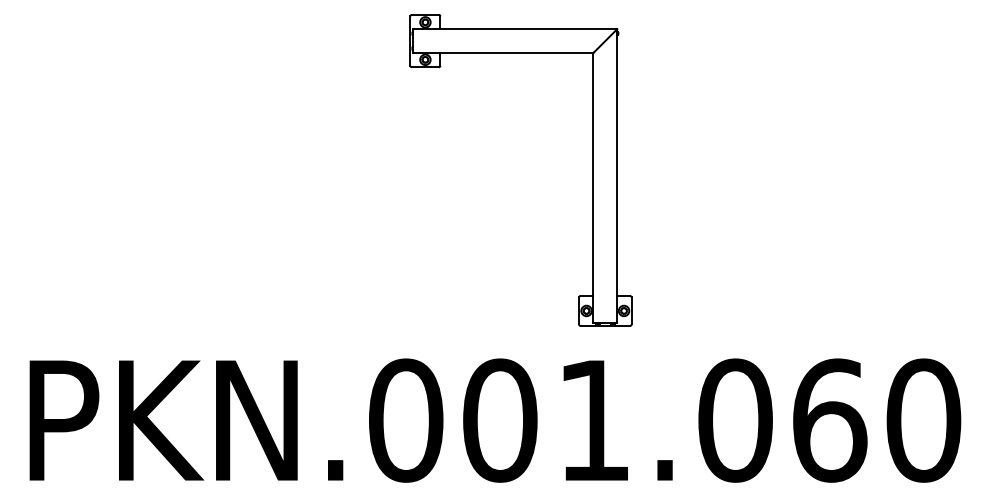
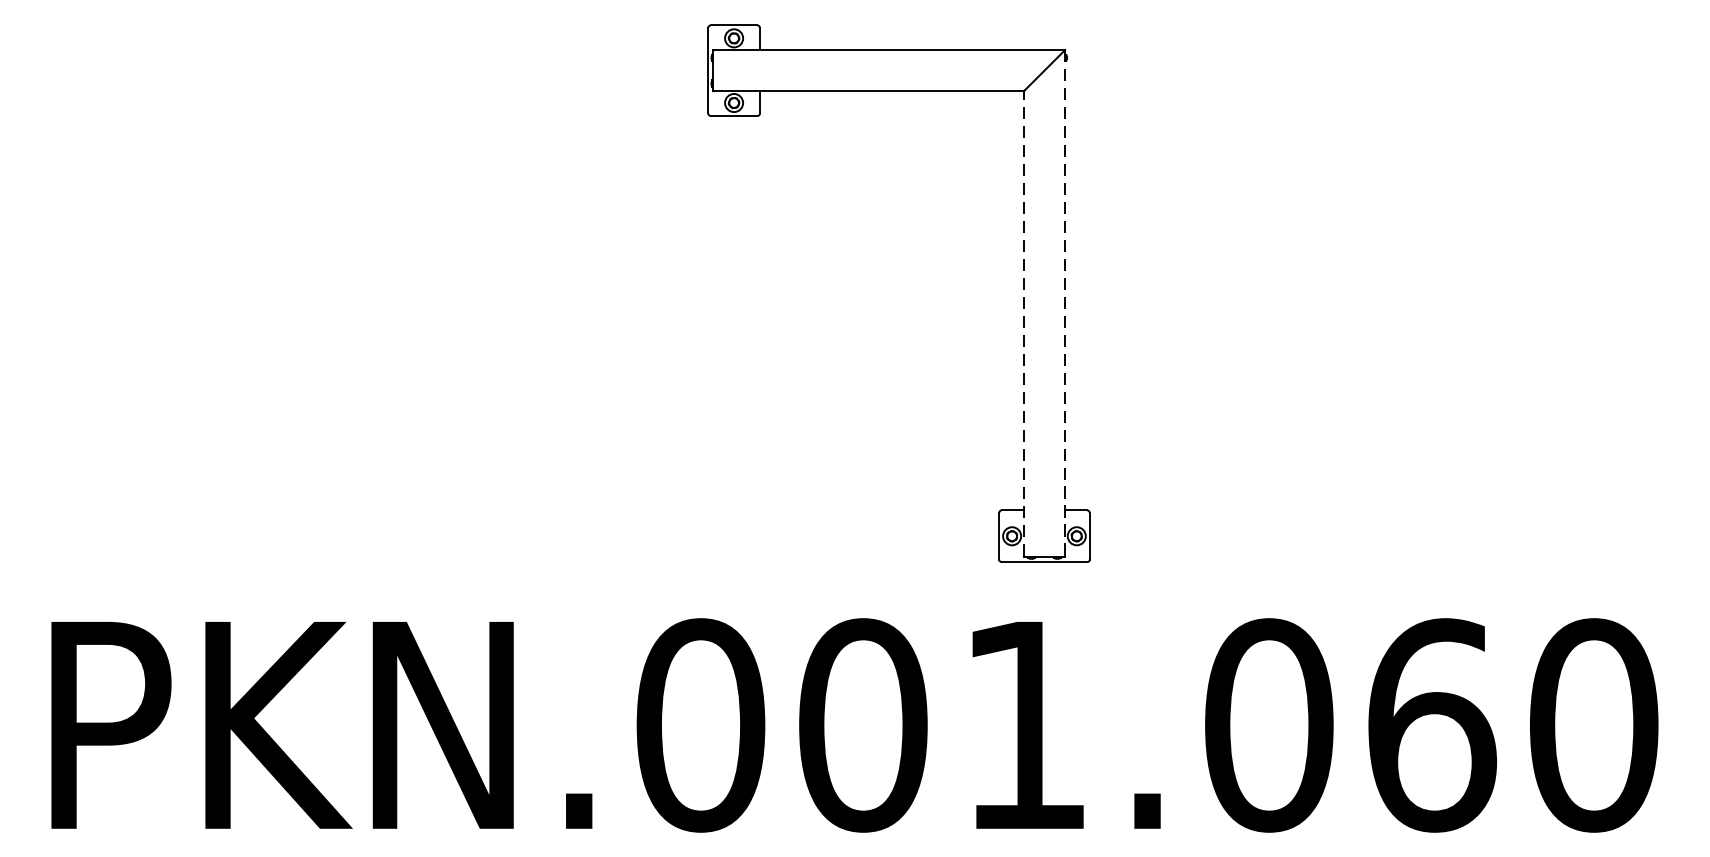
line: (617, 175) -> (1065, 302), solid -> dashed
line: (593, 187) -> (1024, 323), solid -> dashed

